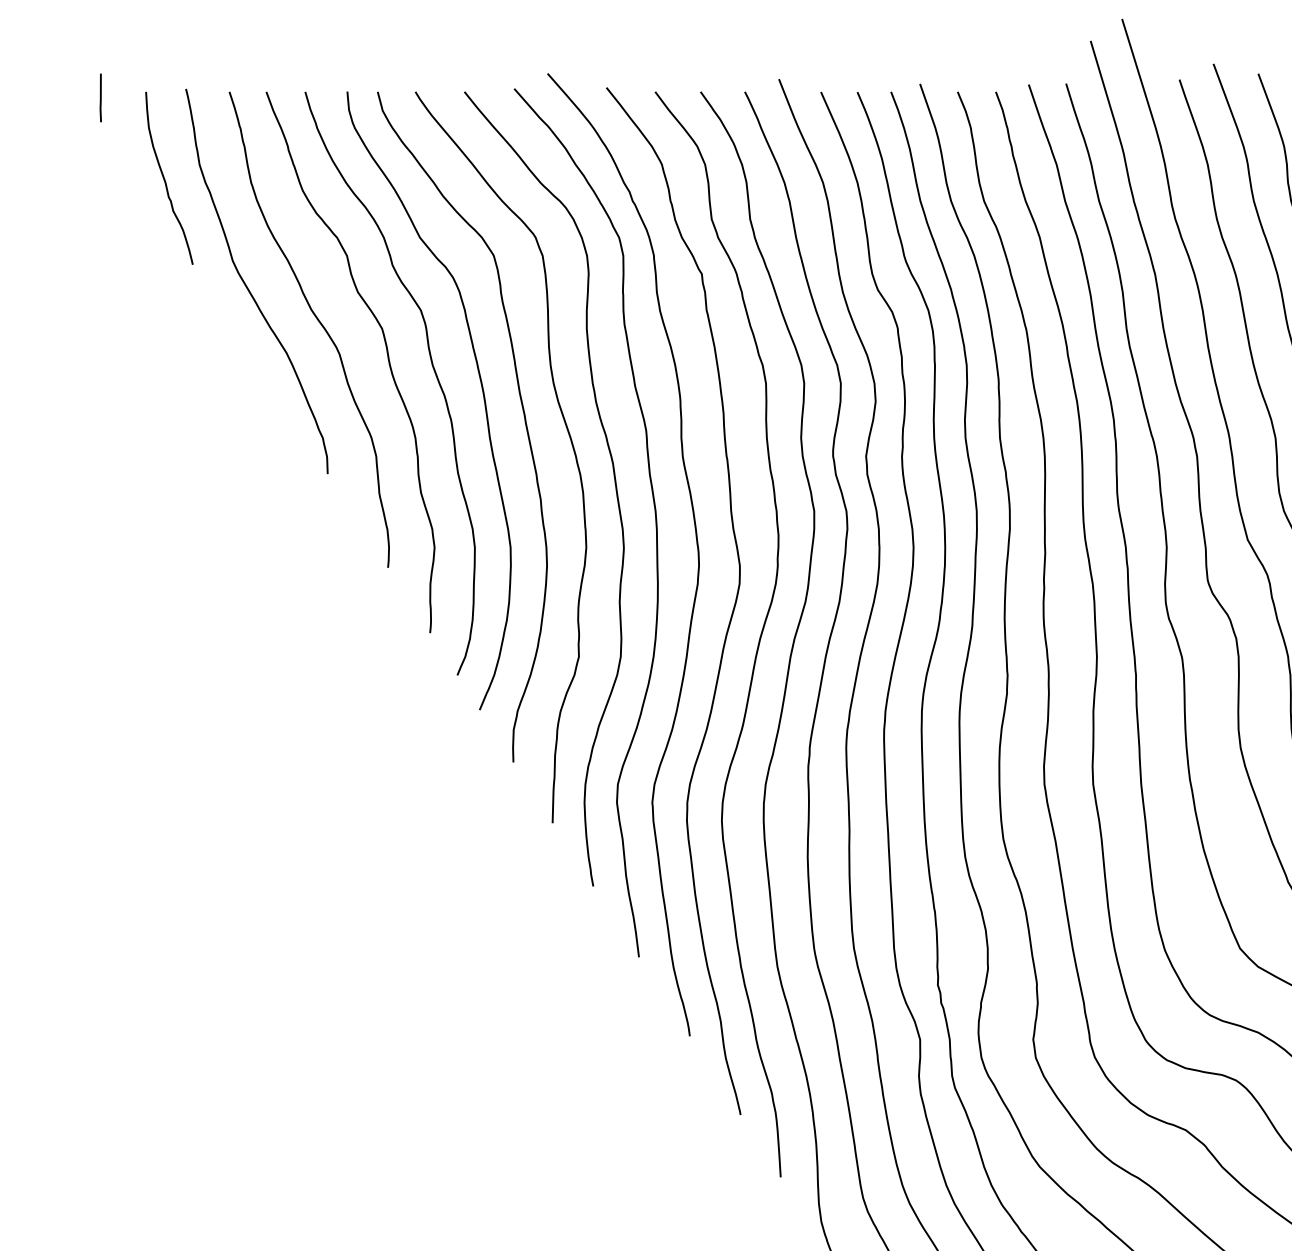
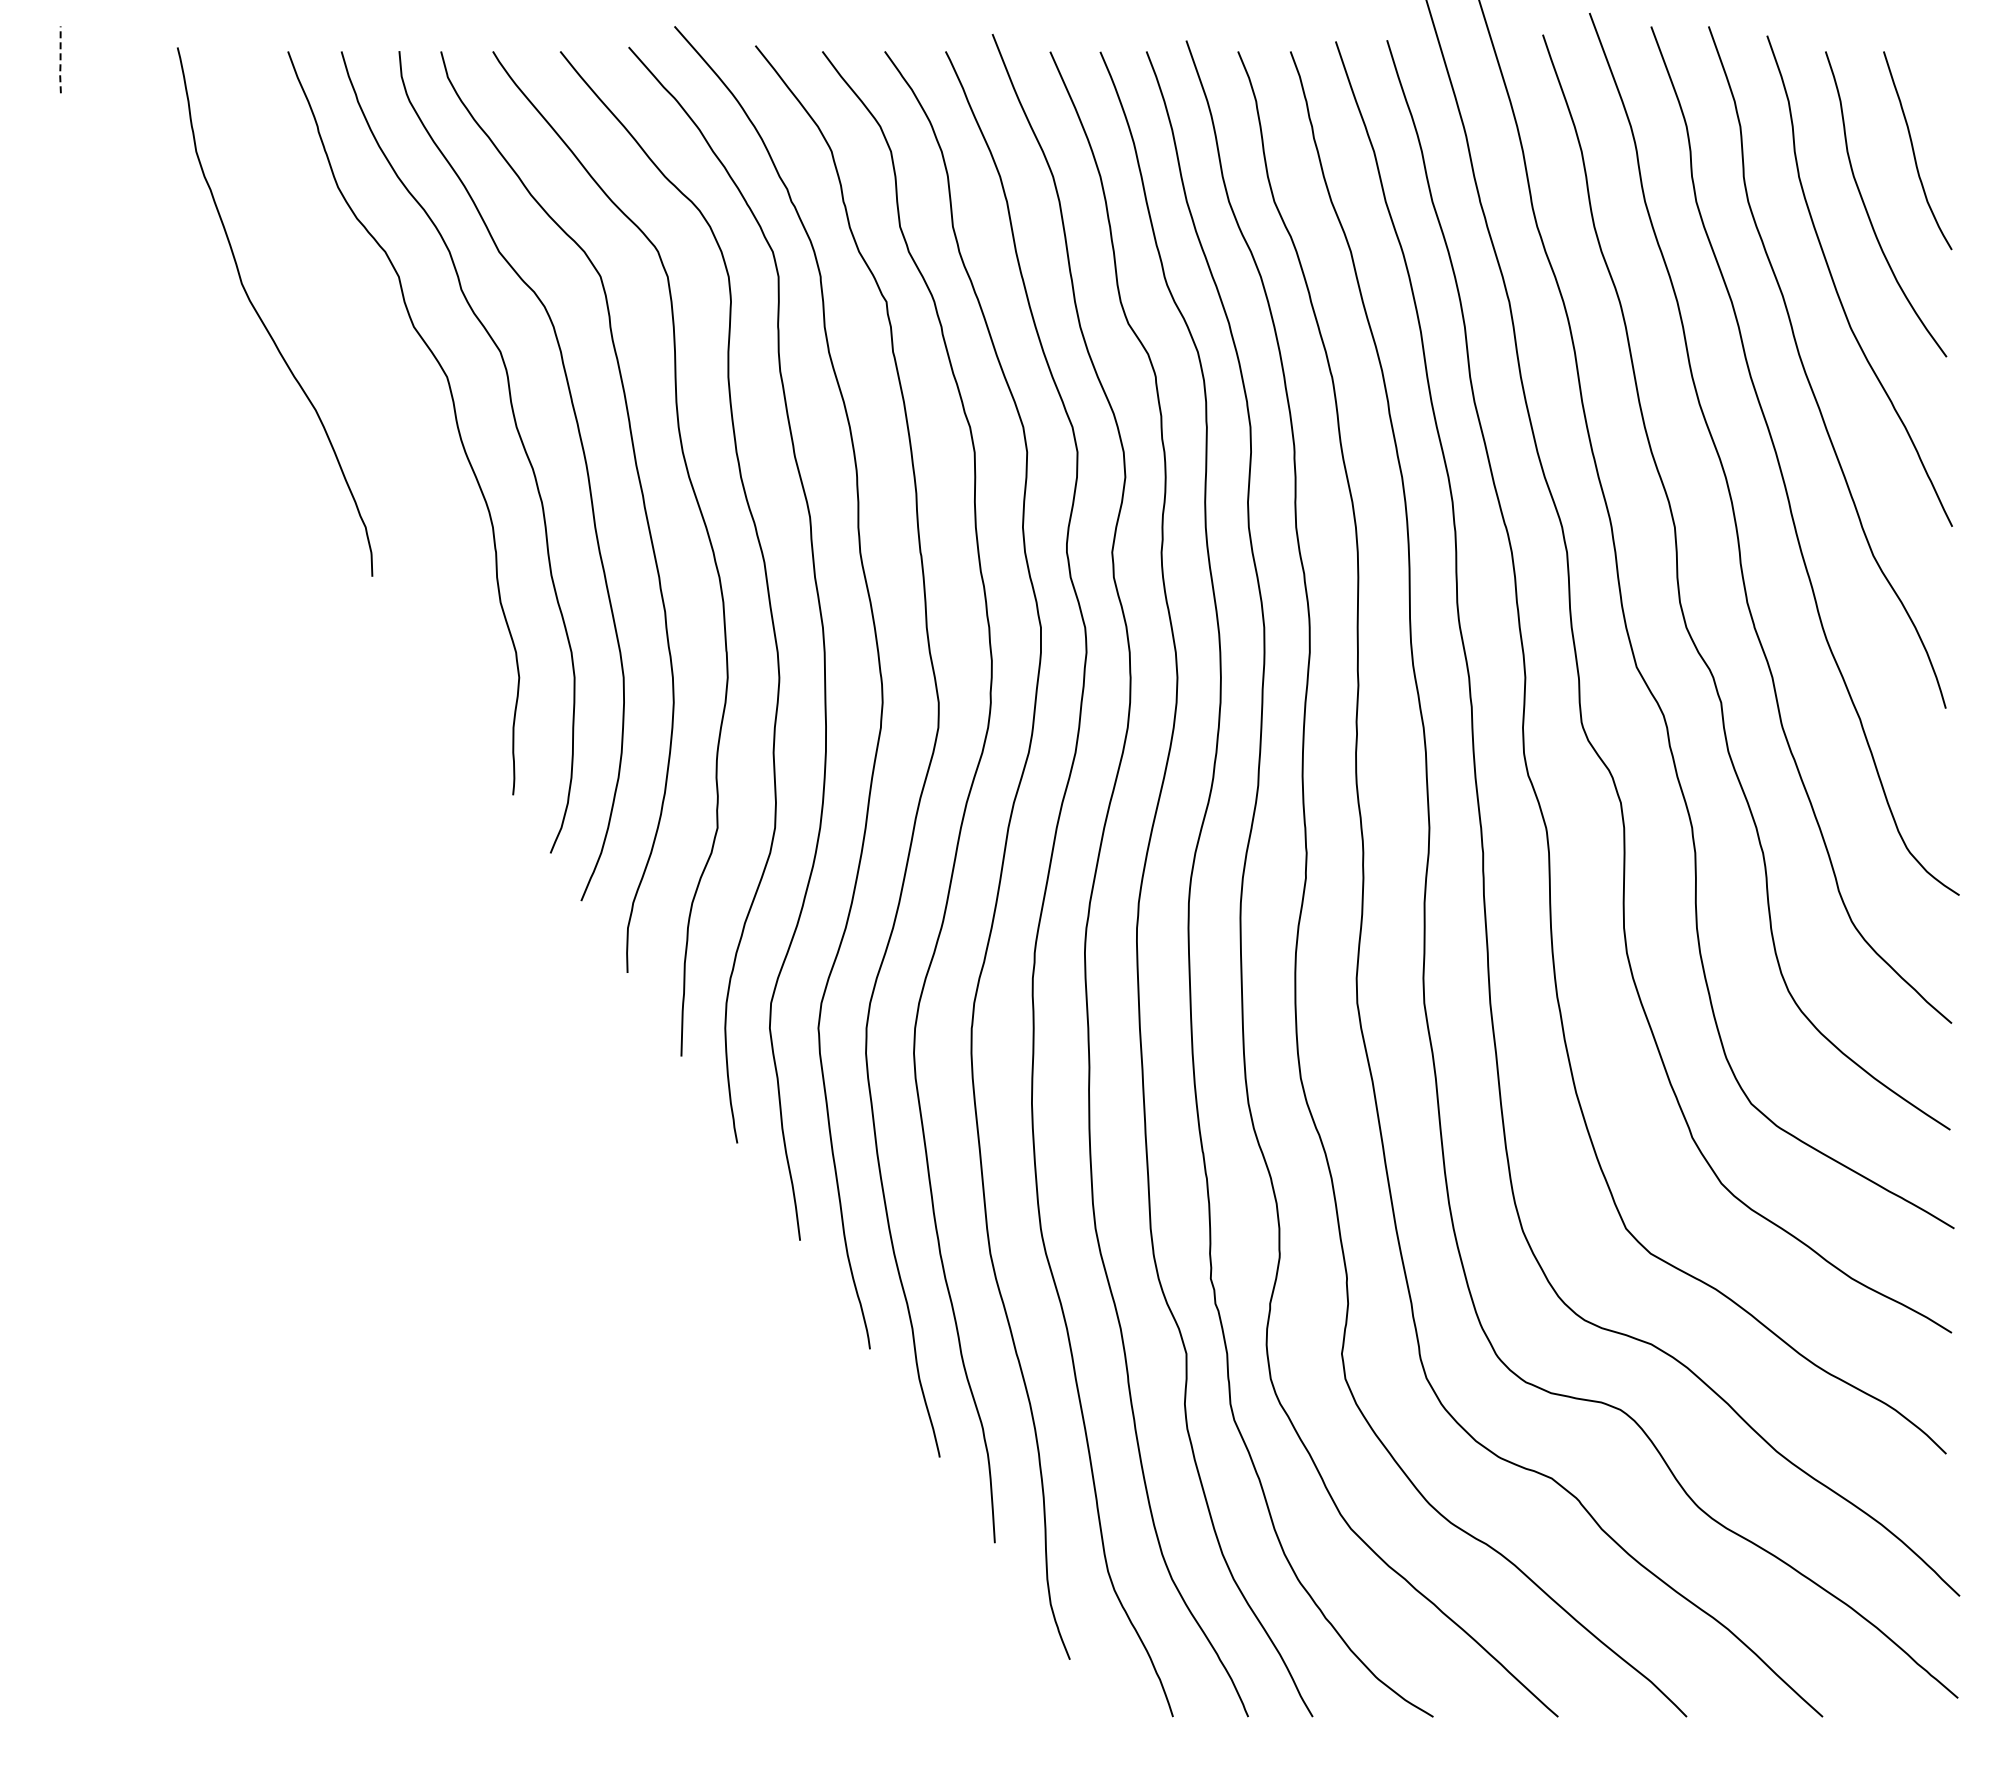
line: (100, 99) -> (60, 61), solid -> dashed
curve: (165, 179) -> (149, 172), removed
curve: (319, 322) -> (360, 368), removed

